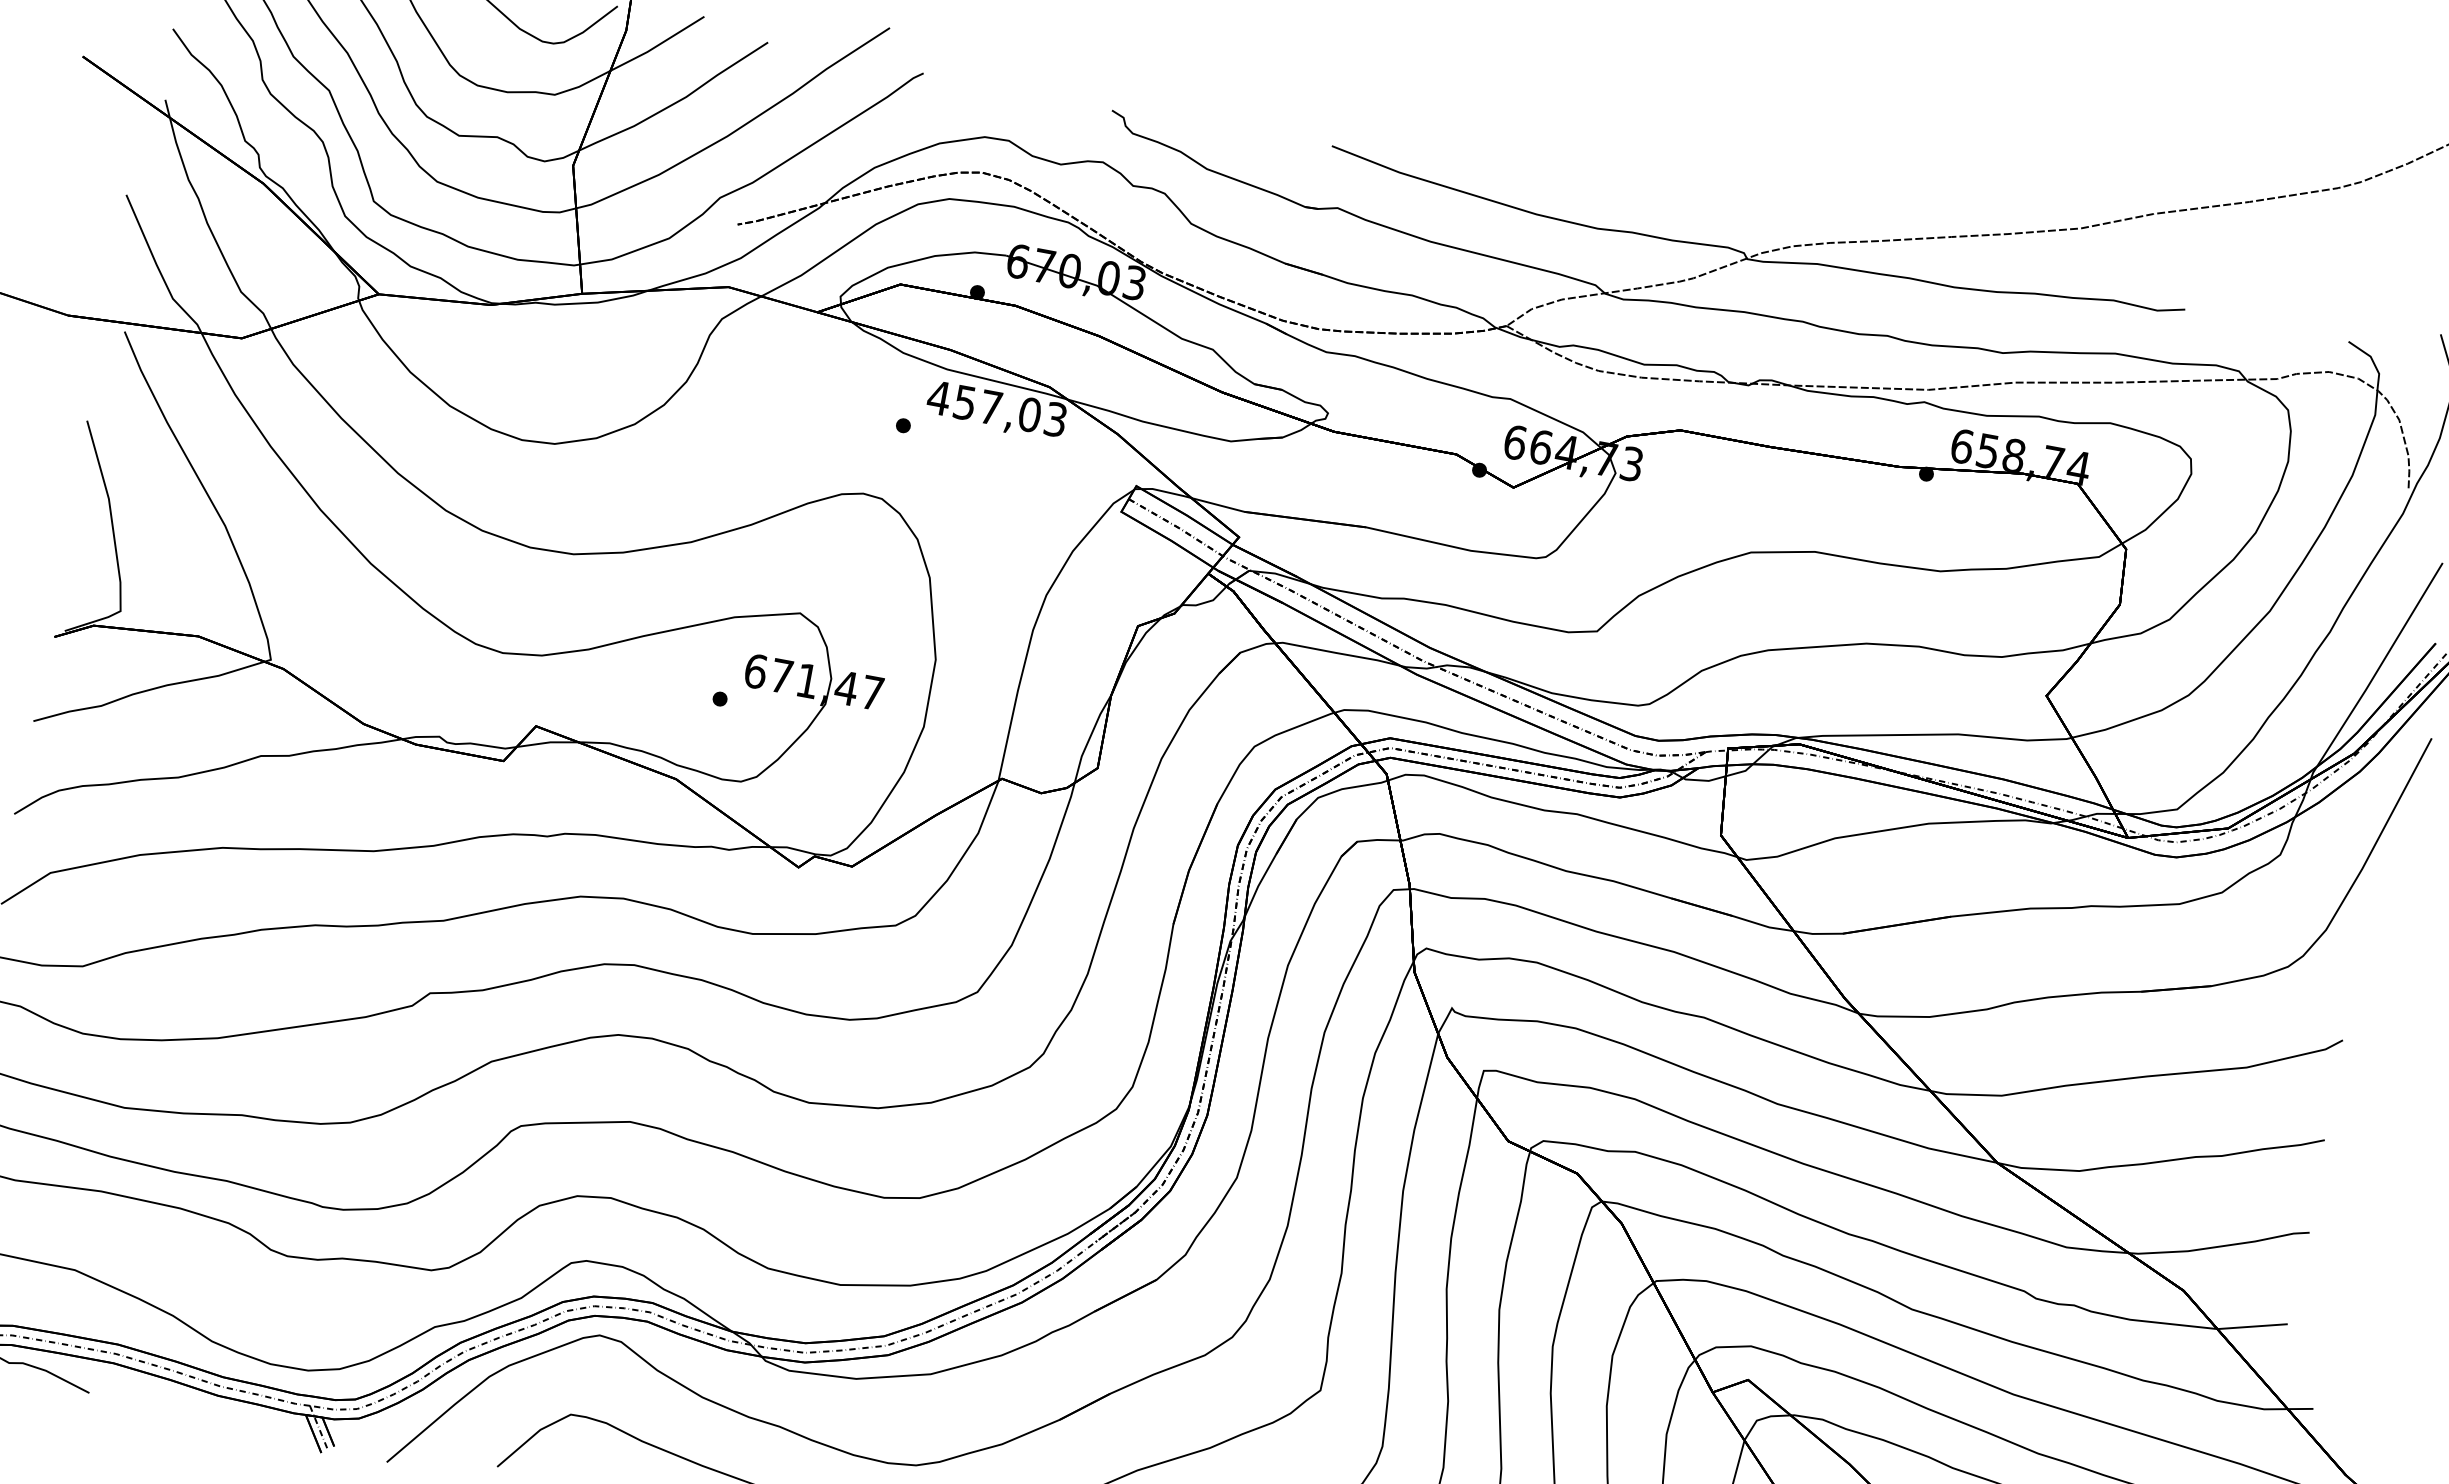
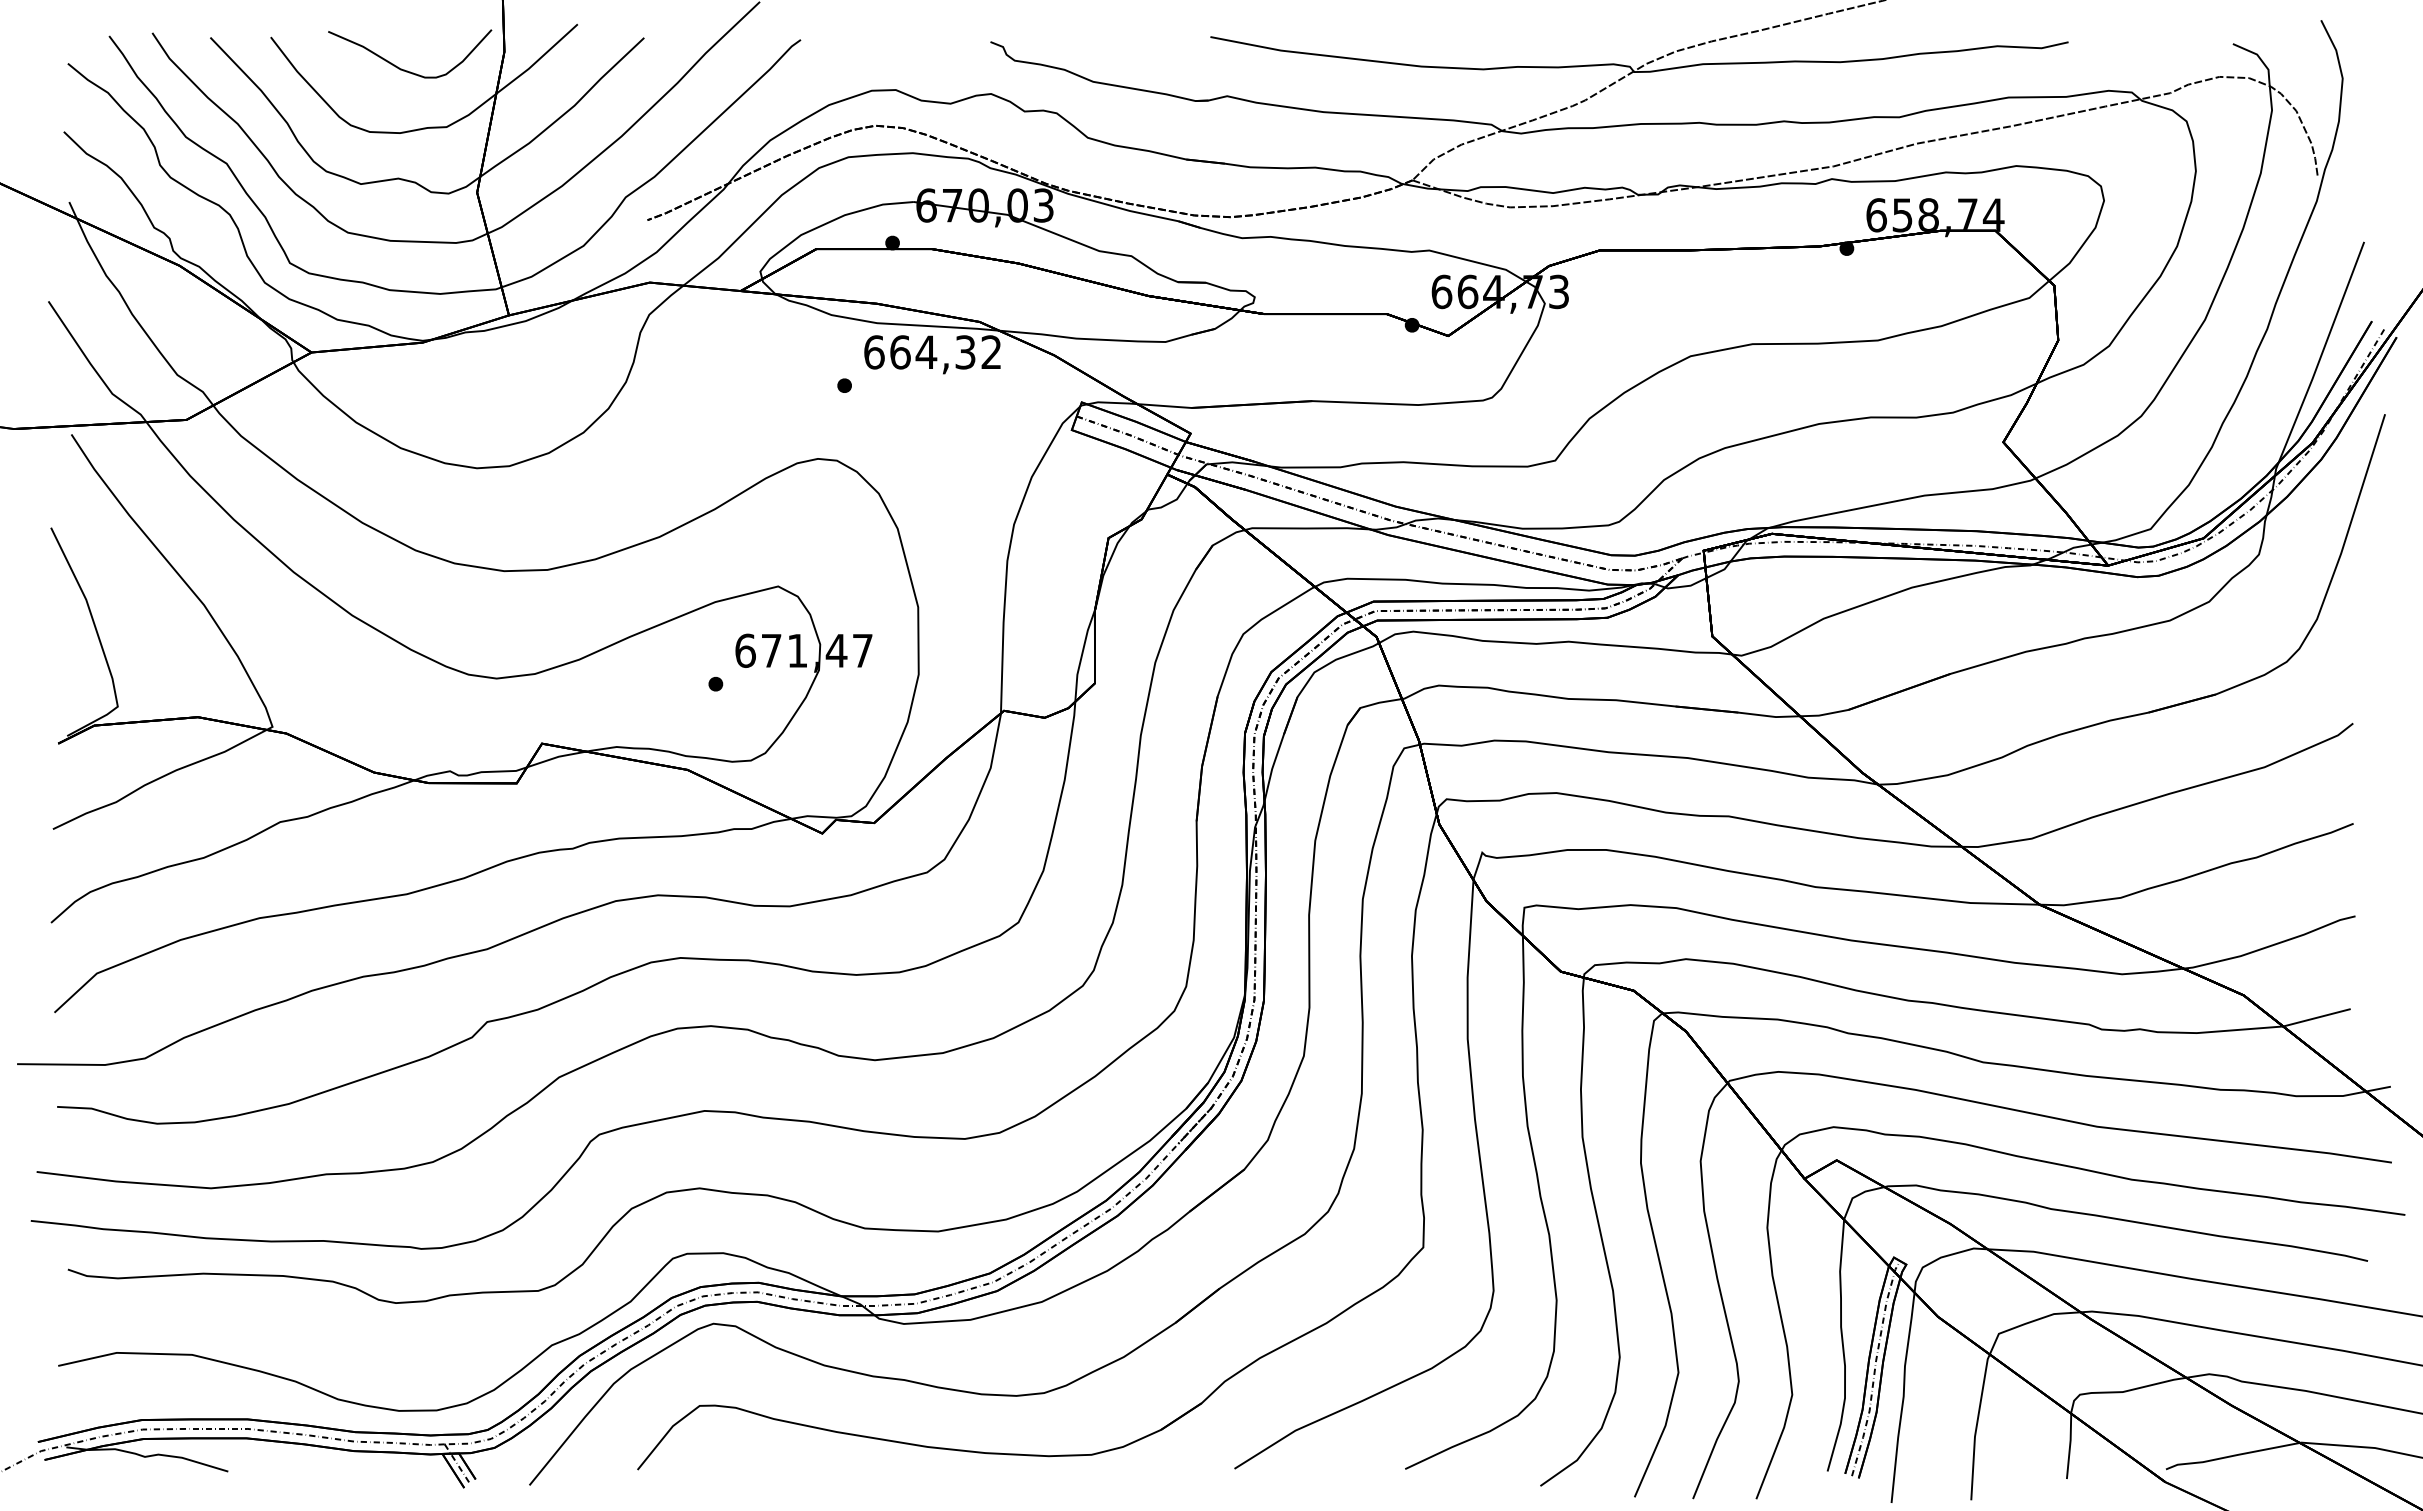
text: (996, 408) -> (932, 352), 457,03 -> 664,32

